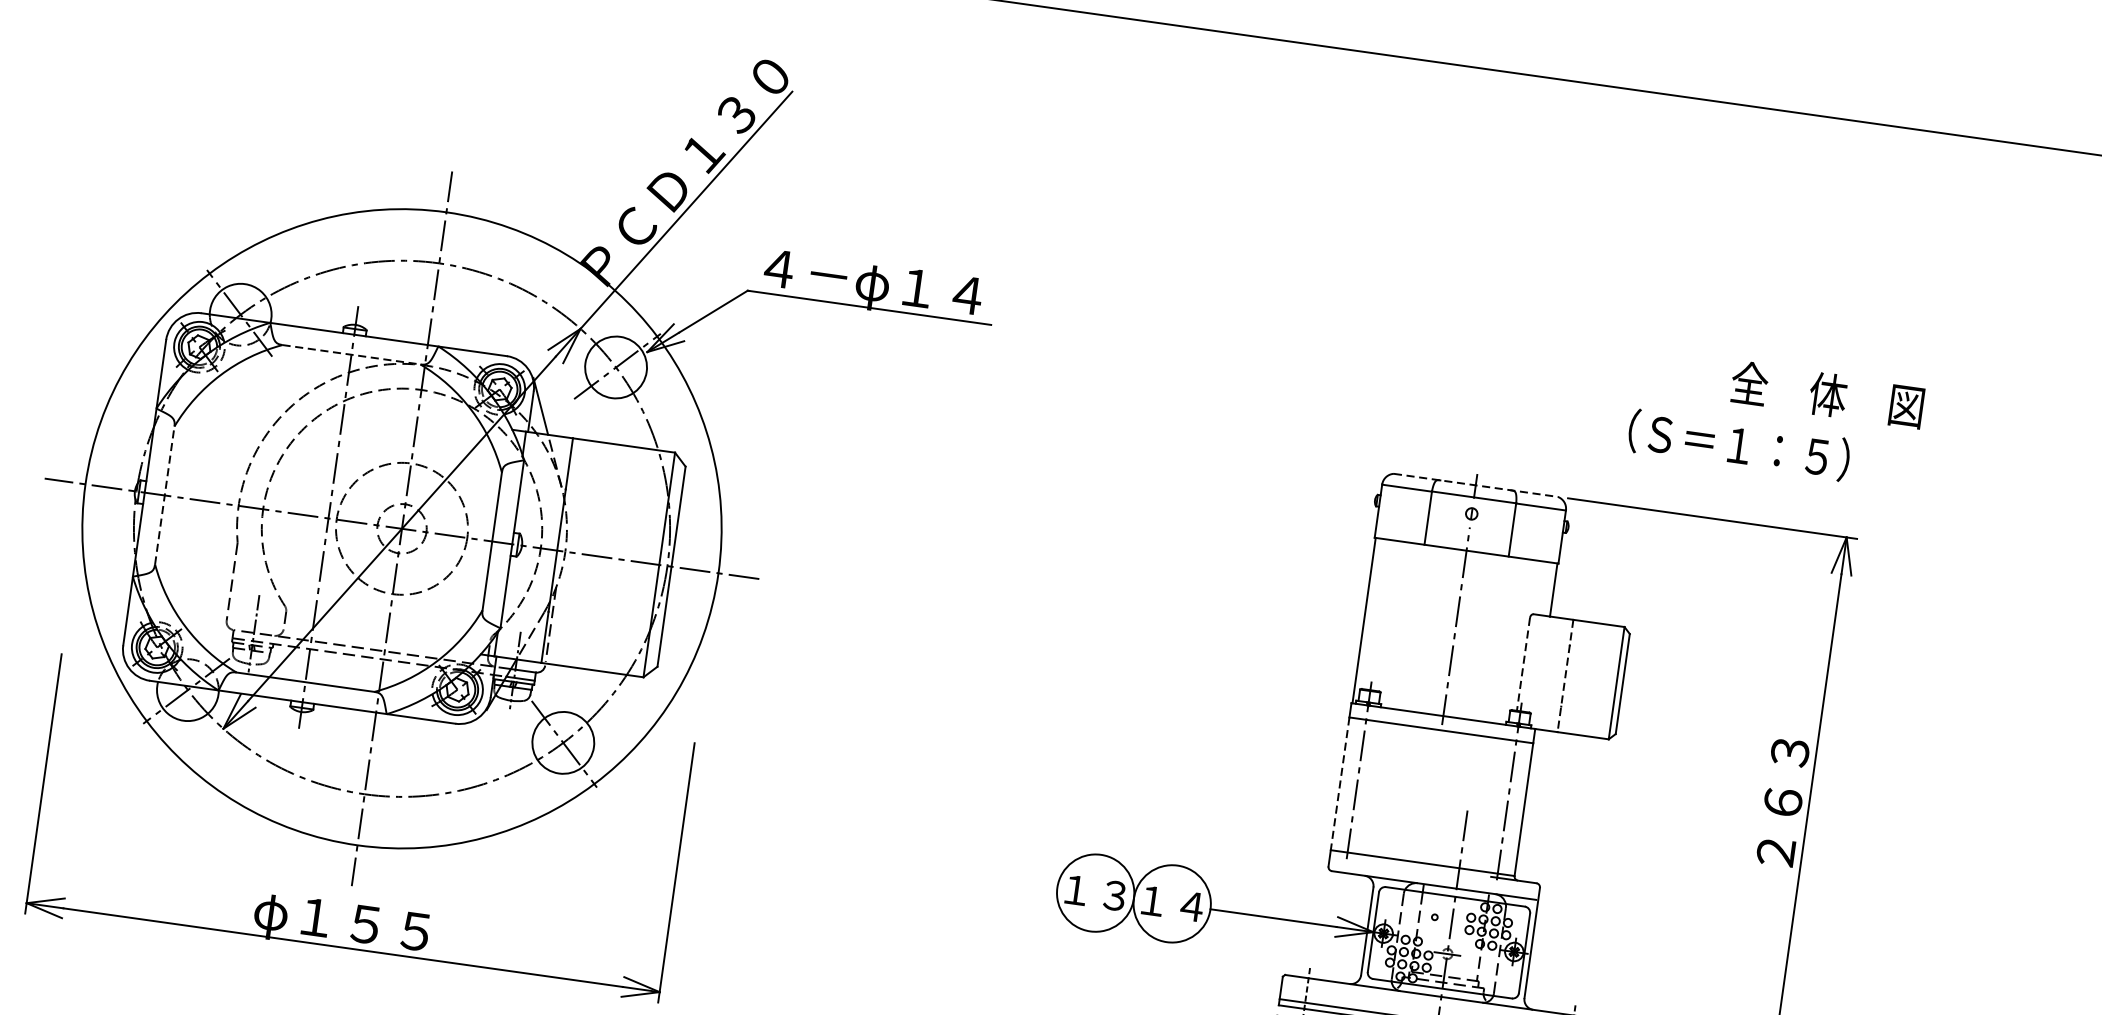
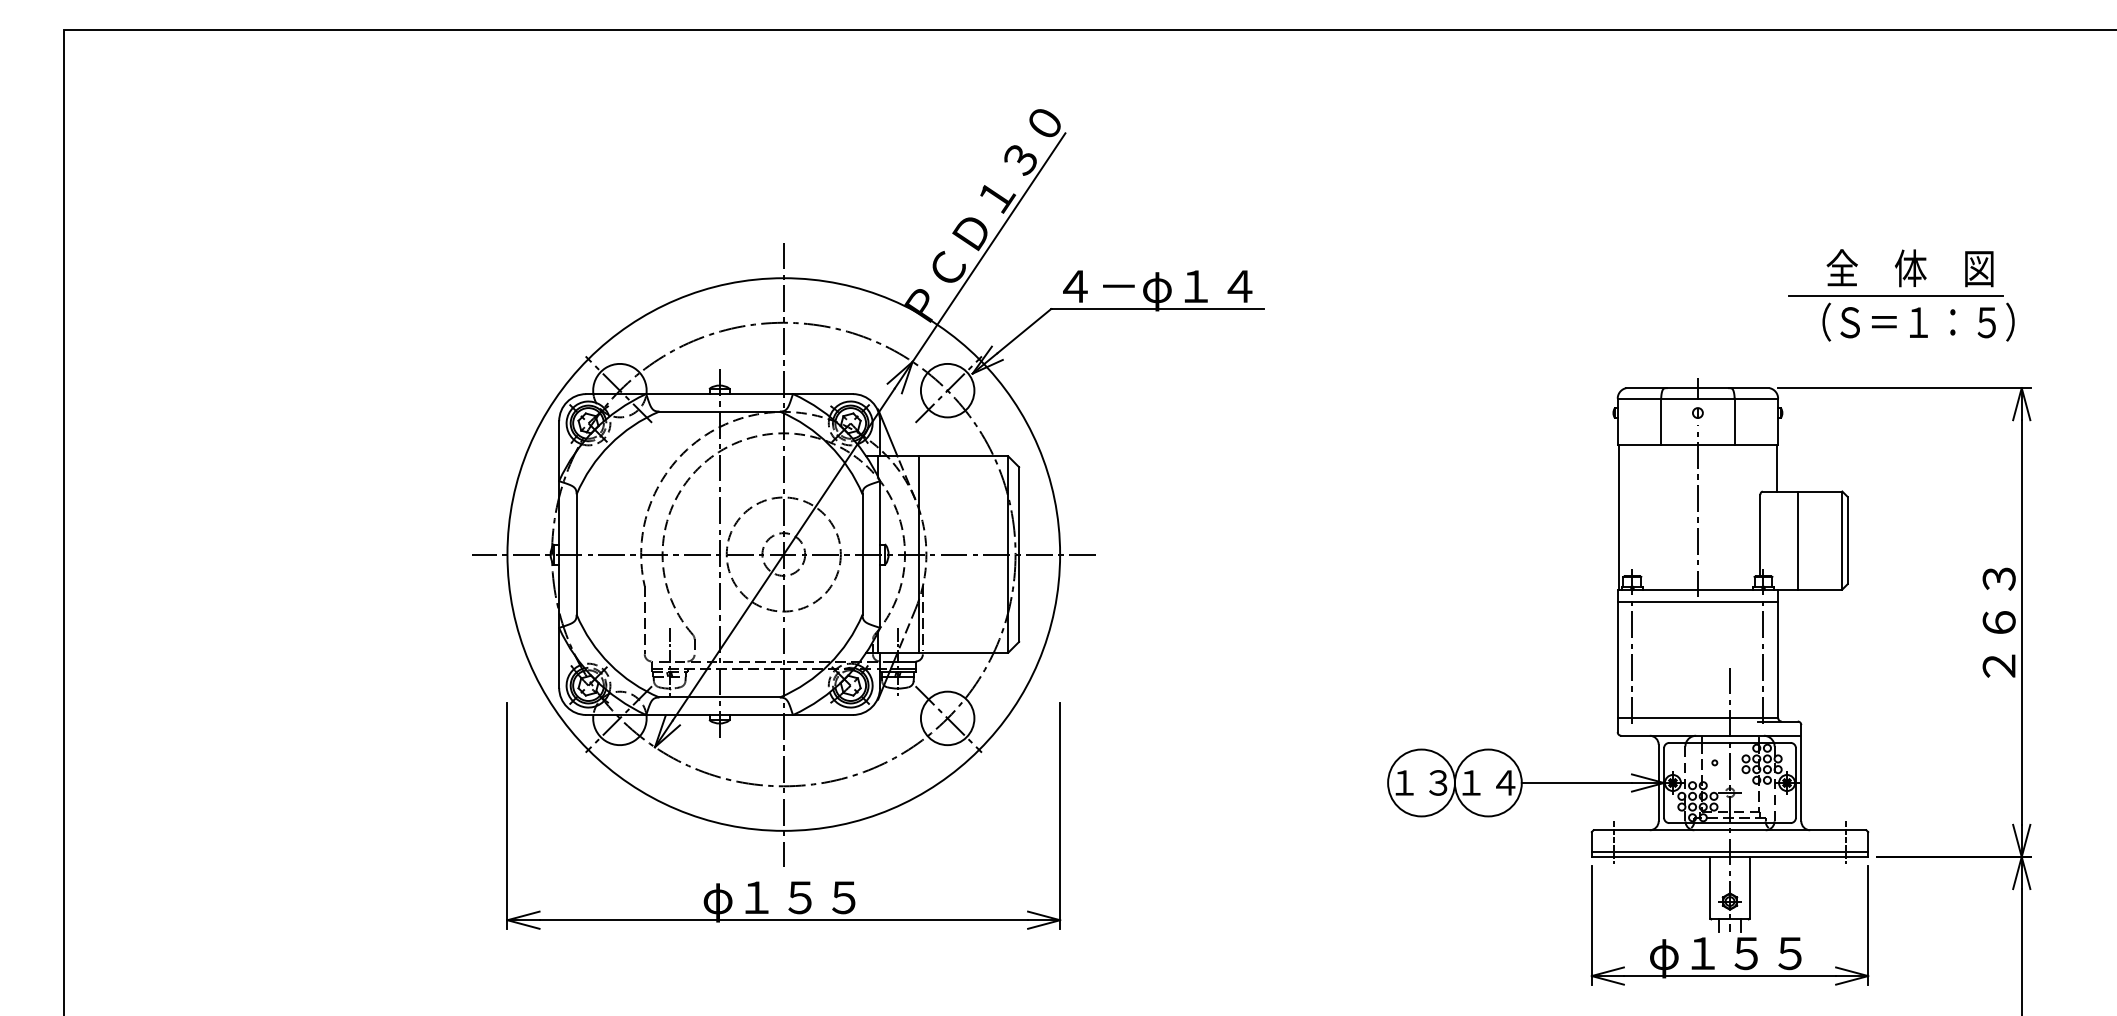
line: (352, 354) -> (720, 411), dashed -> solid
text: (1826, 394) -> (1909, 268), moved
line: (1716, 411) -> (1895, 295), added
line: (1476, 485) -> (1698, 388), dashed -> solid
line: (164, 495) -> (576, 554), dashed -> solid
line: (1523, 664) -> (1760, 535), dashed -> solid
line: (1565, 677) -> (1797, 541), dashed -> solid
line: (1339, 783) -> (1617, 659), dashed -> solid

